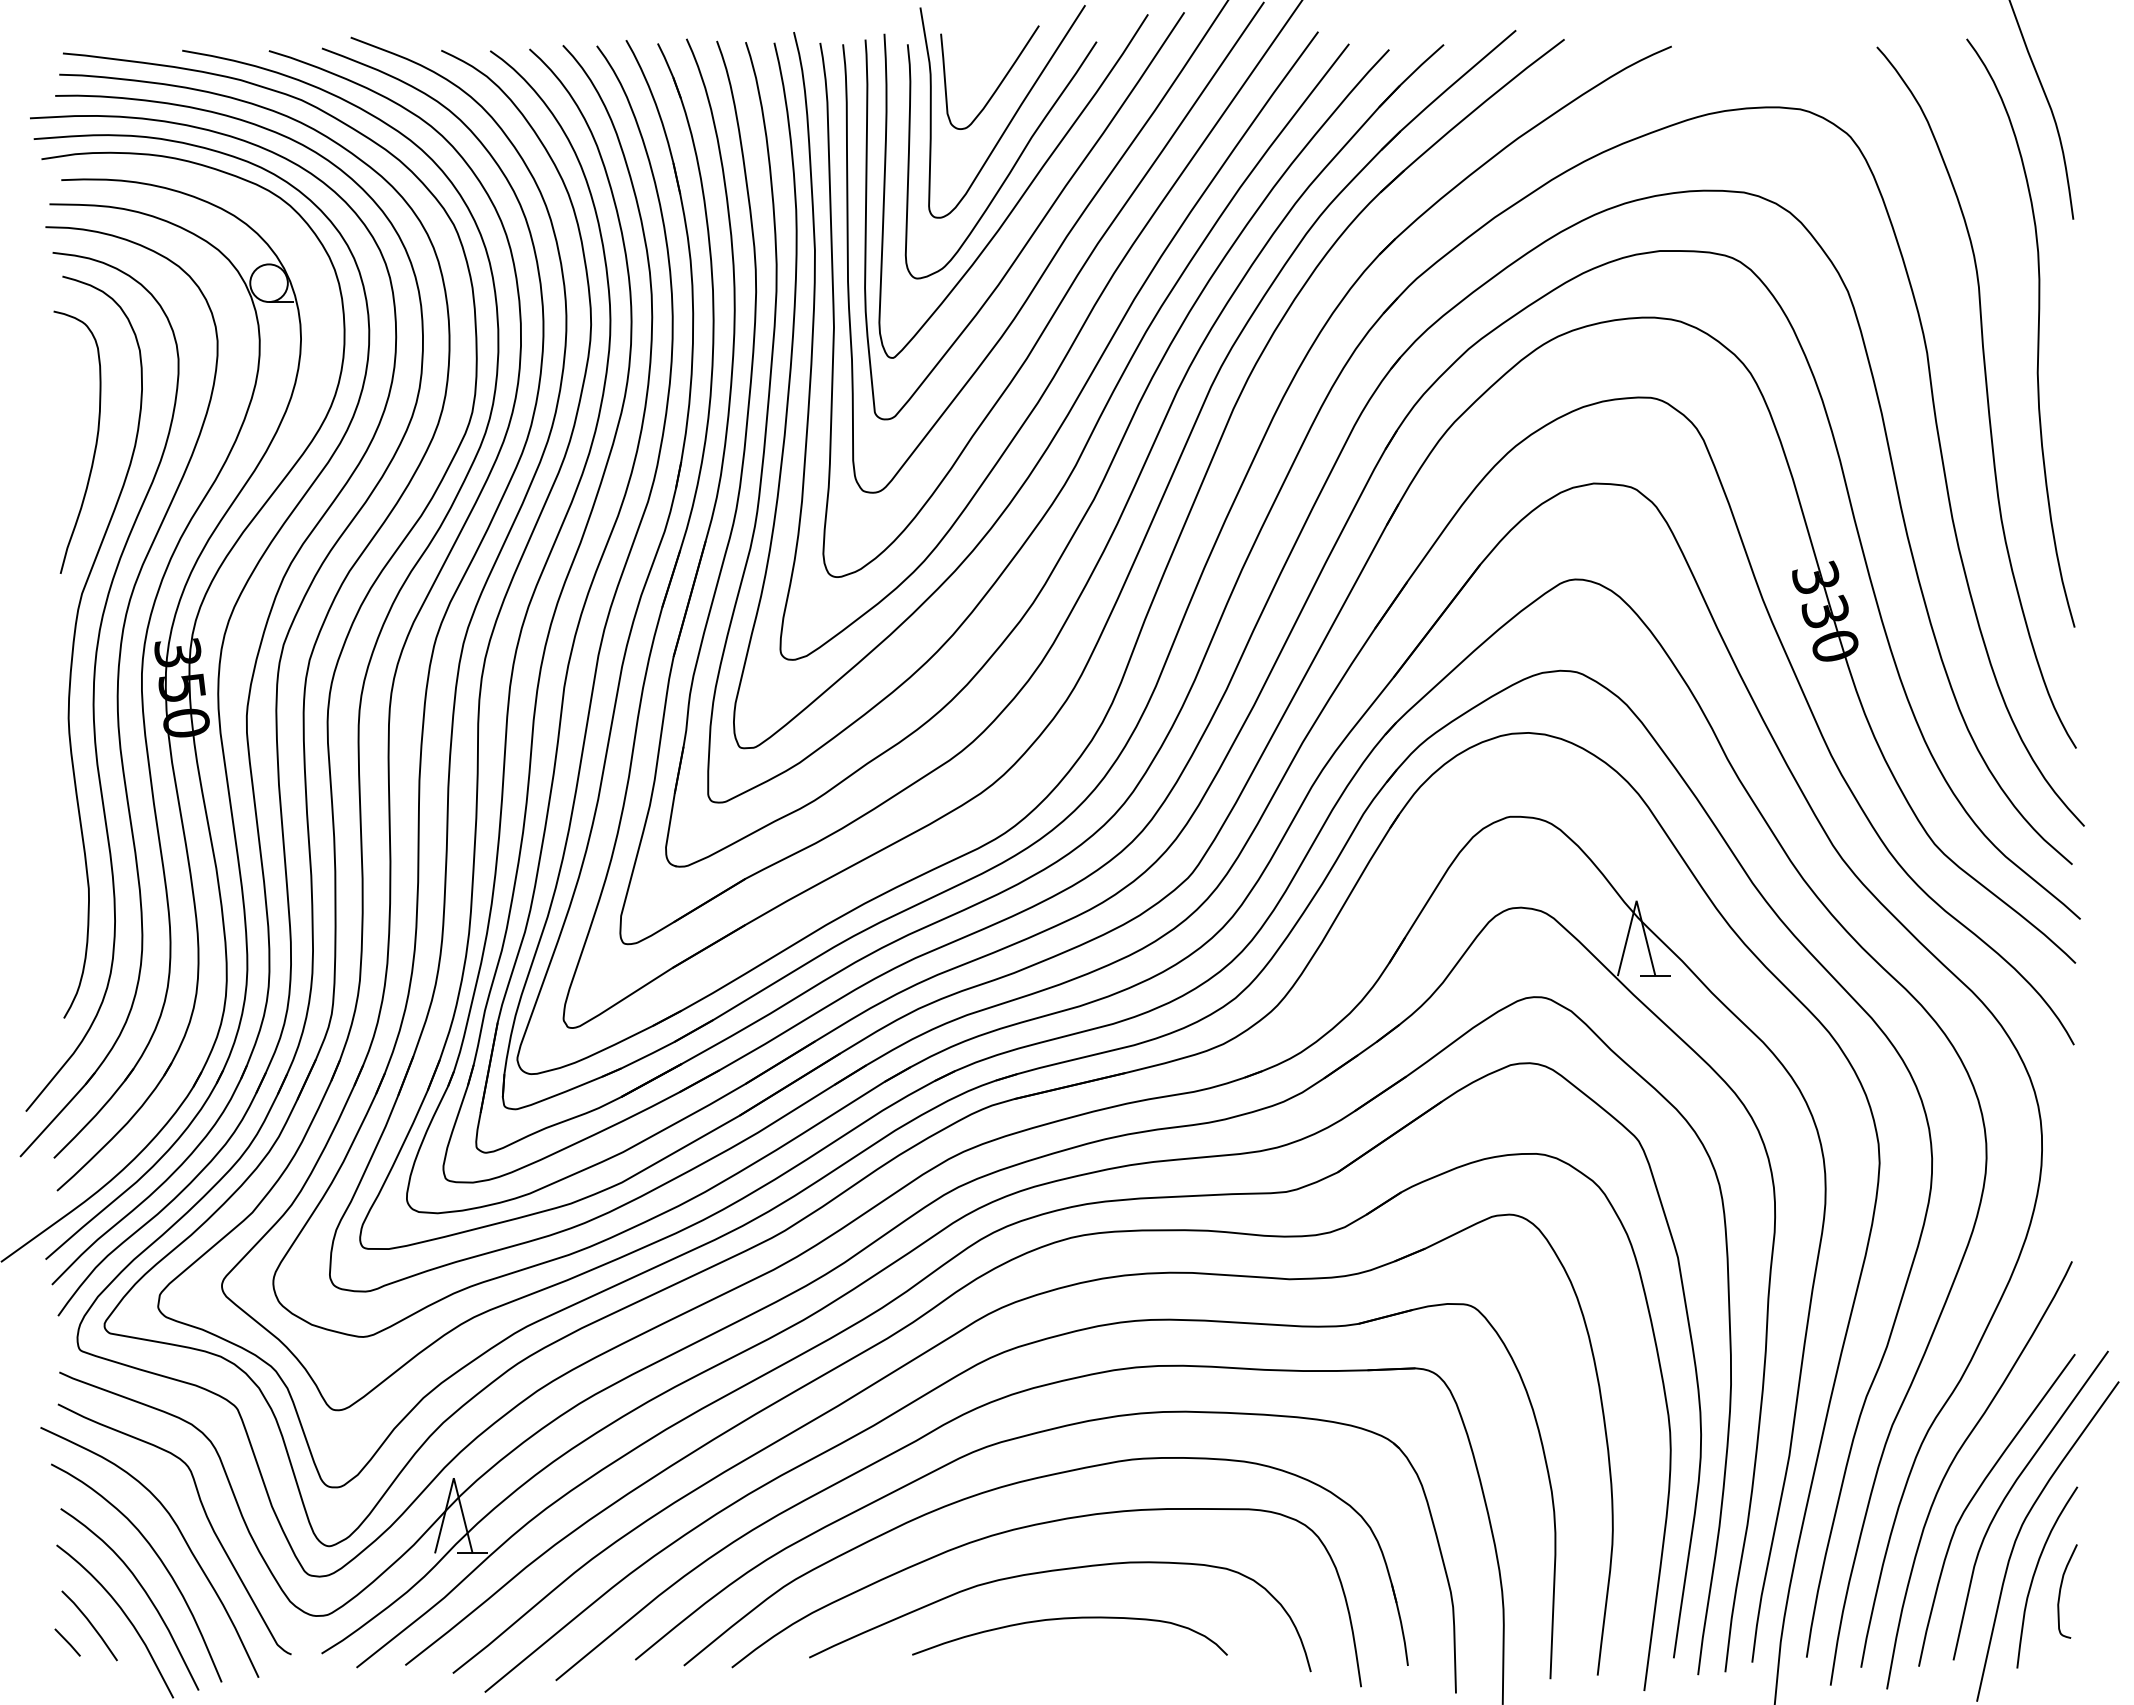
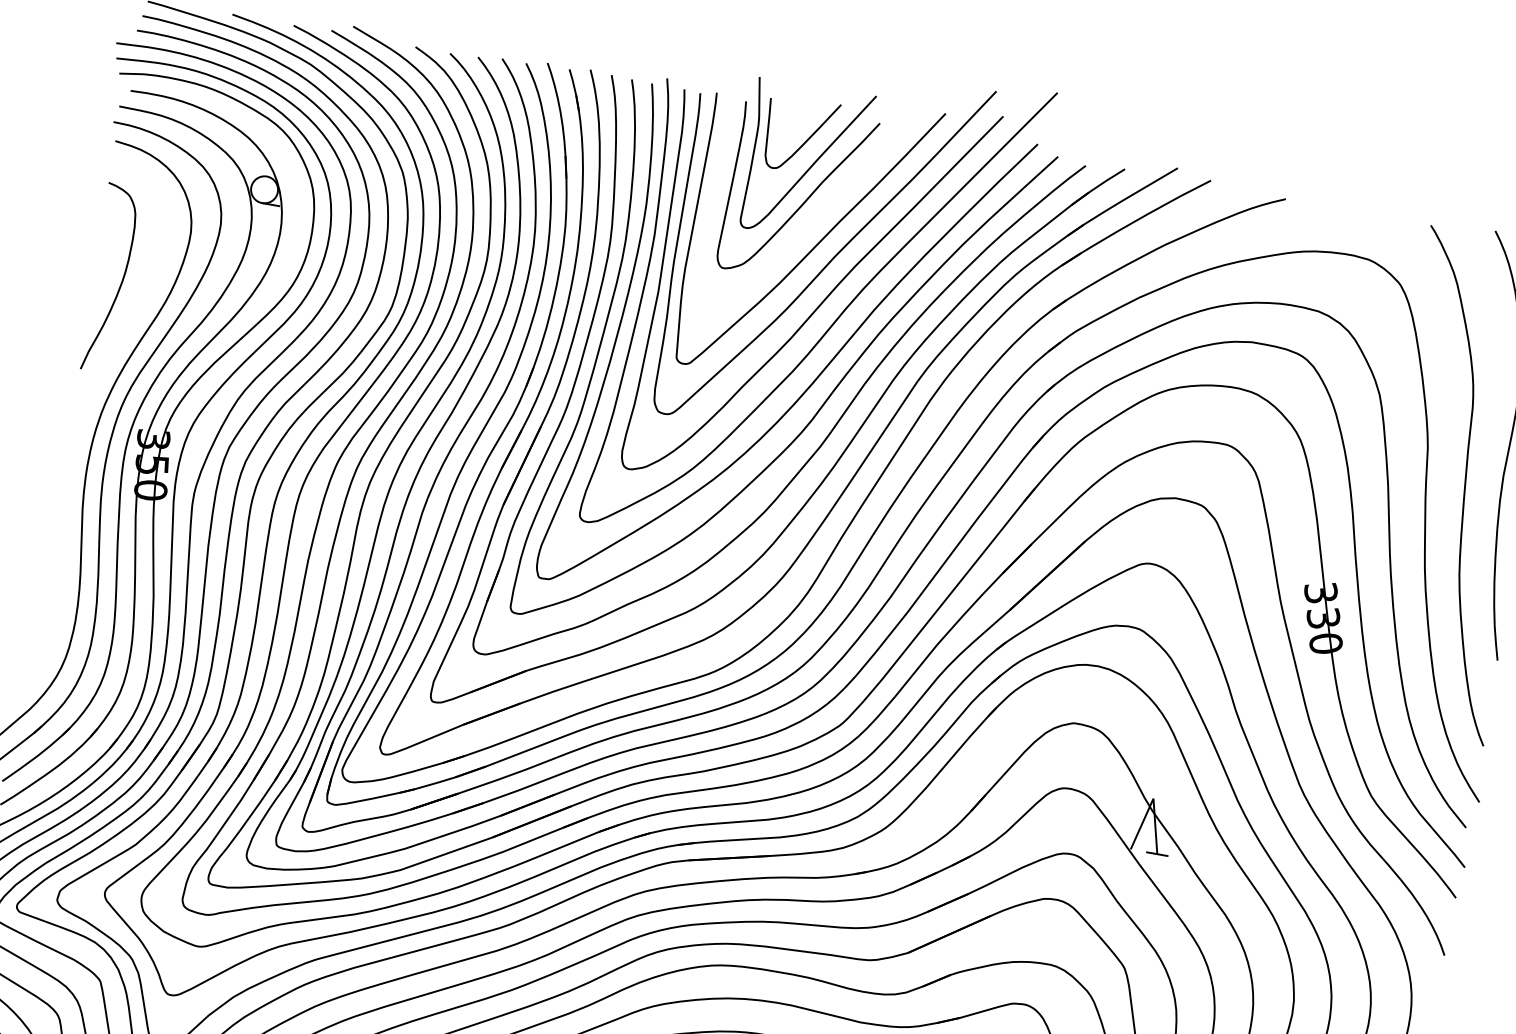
curve: (1023, 192) -> (809, 220), removed
curve: (74, 646) -> (81, 422), removed

